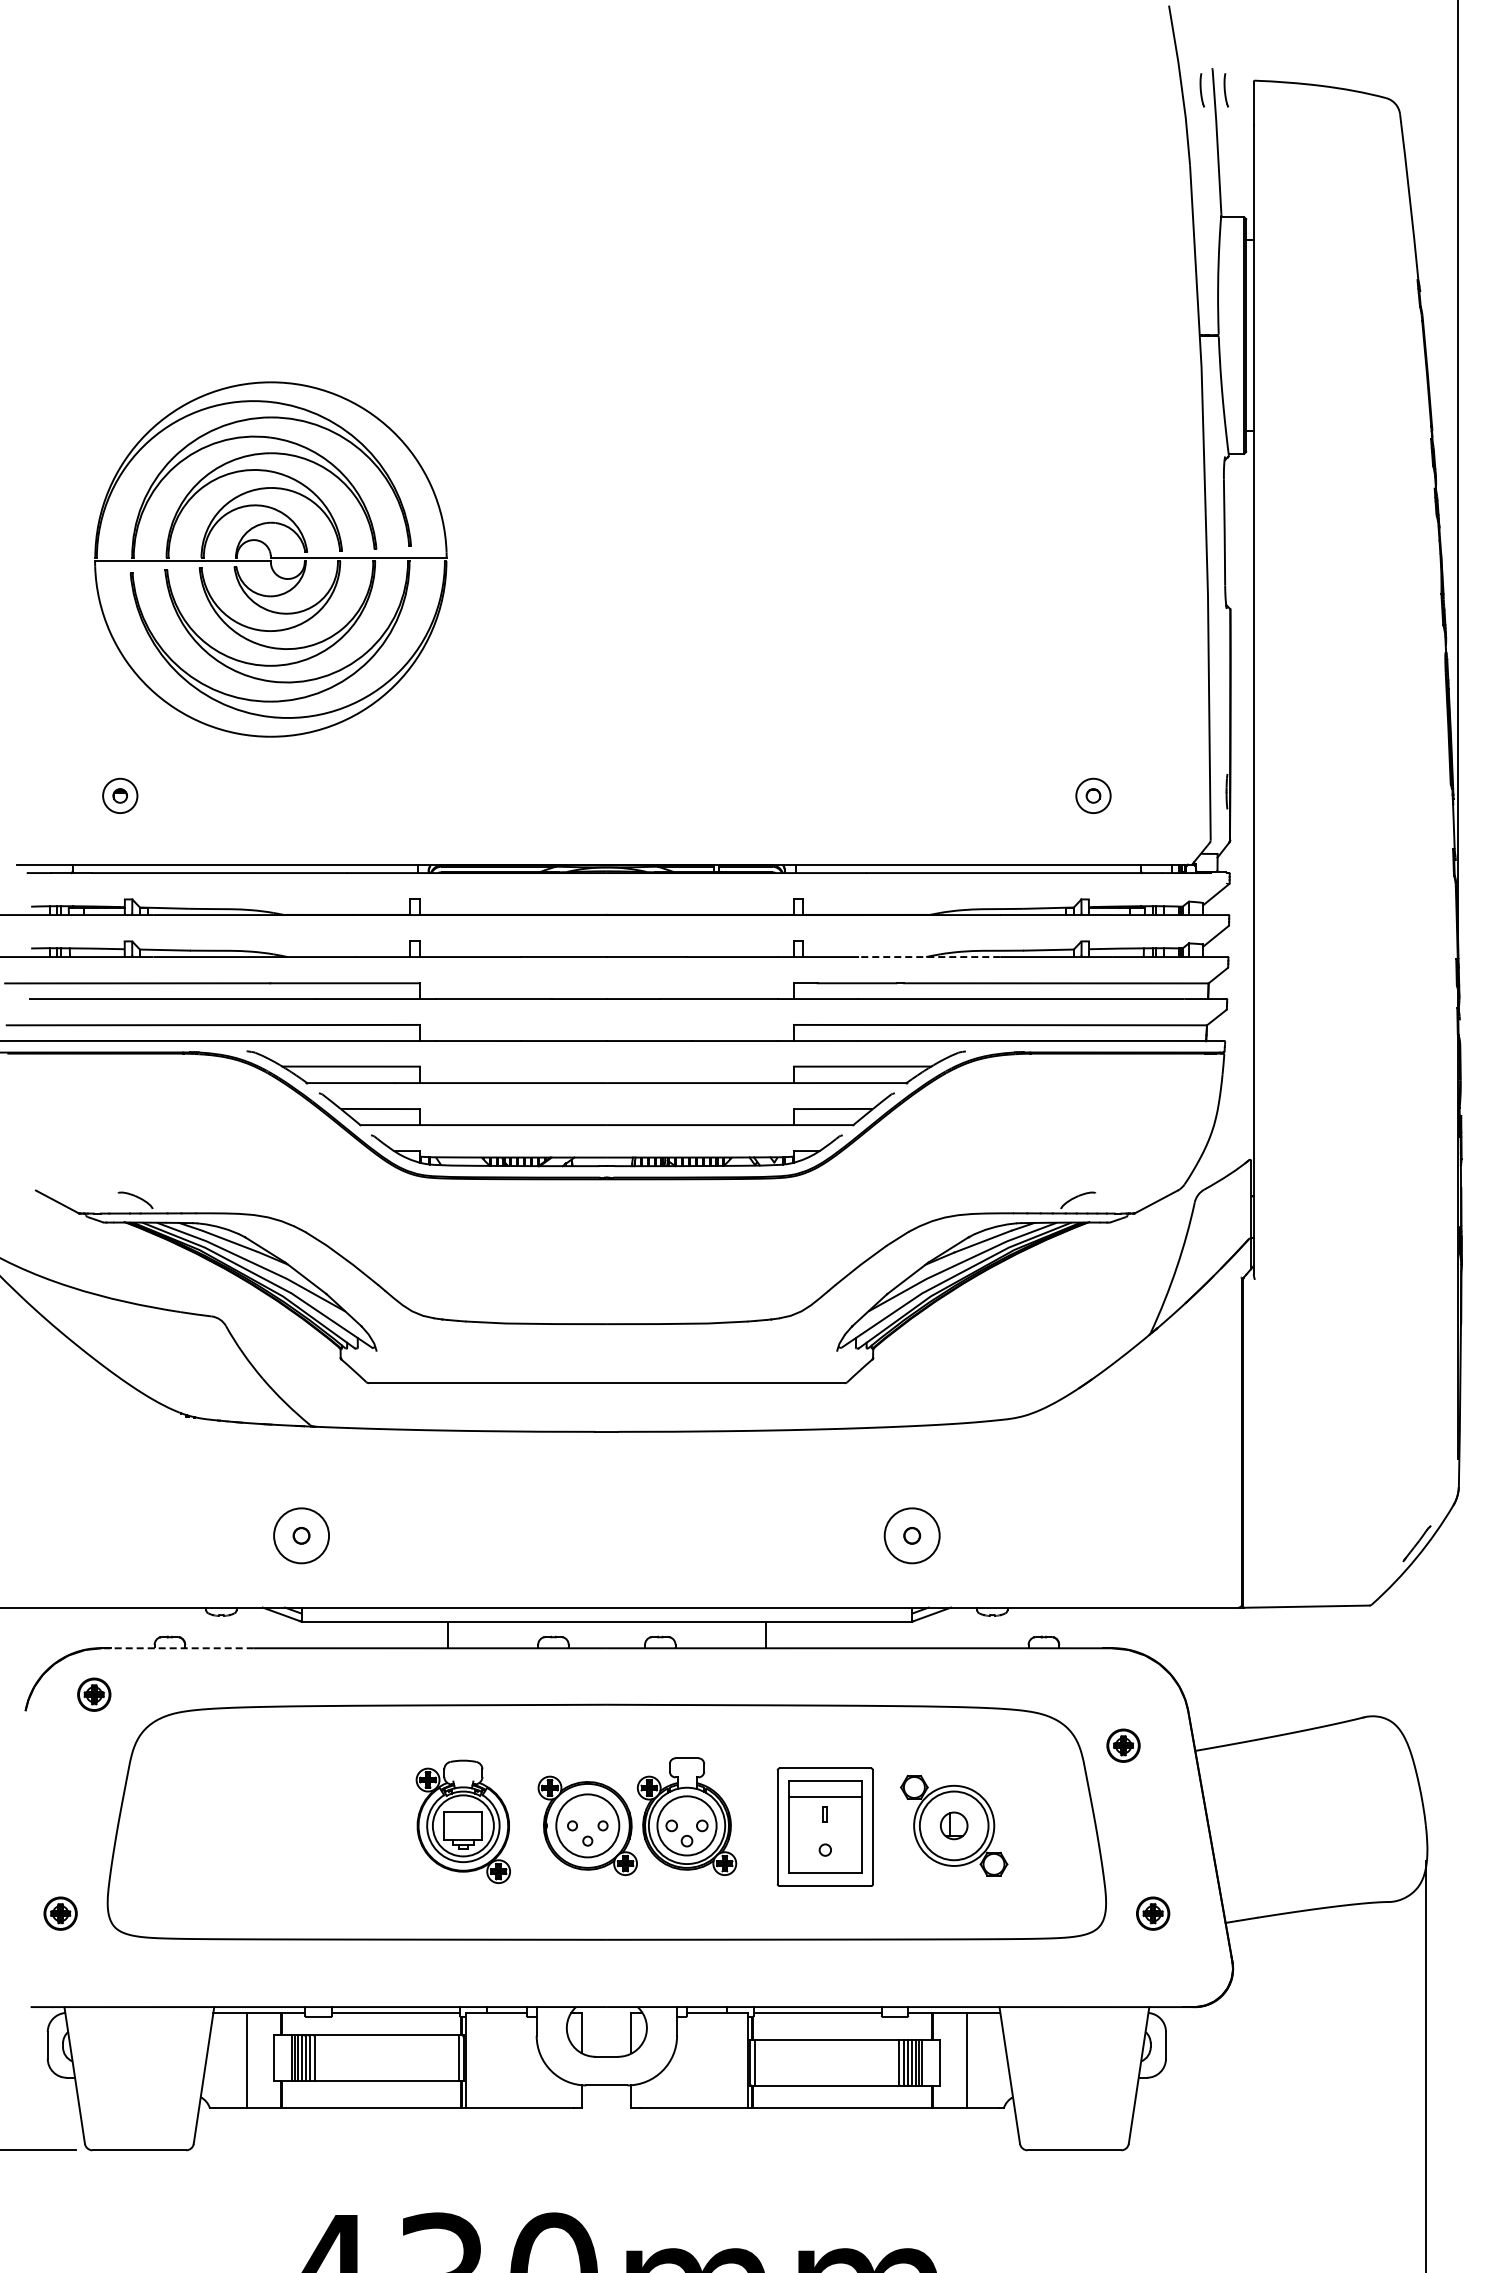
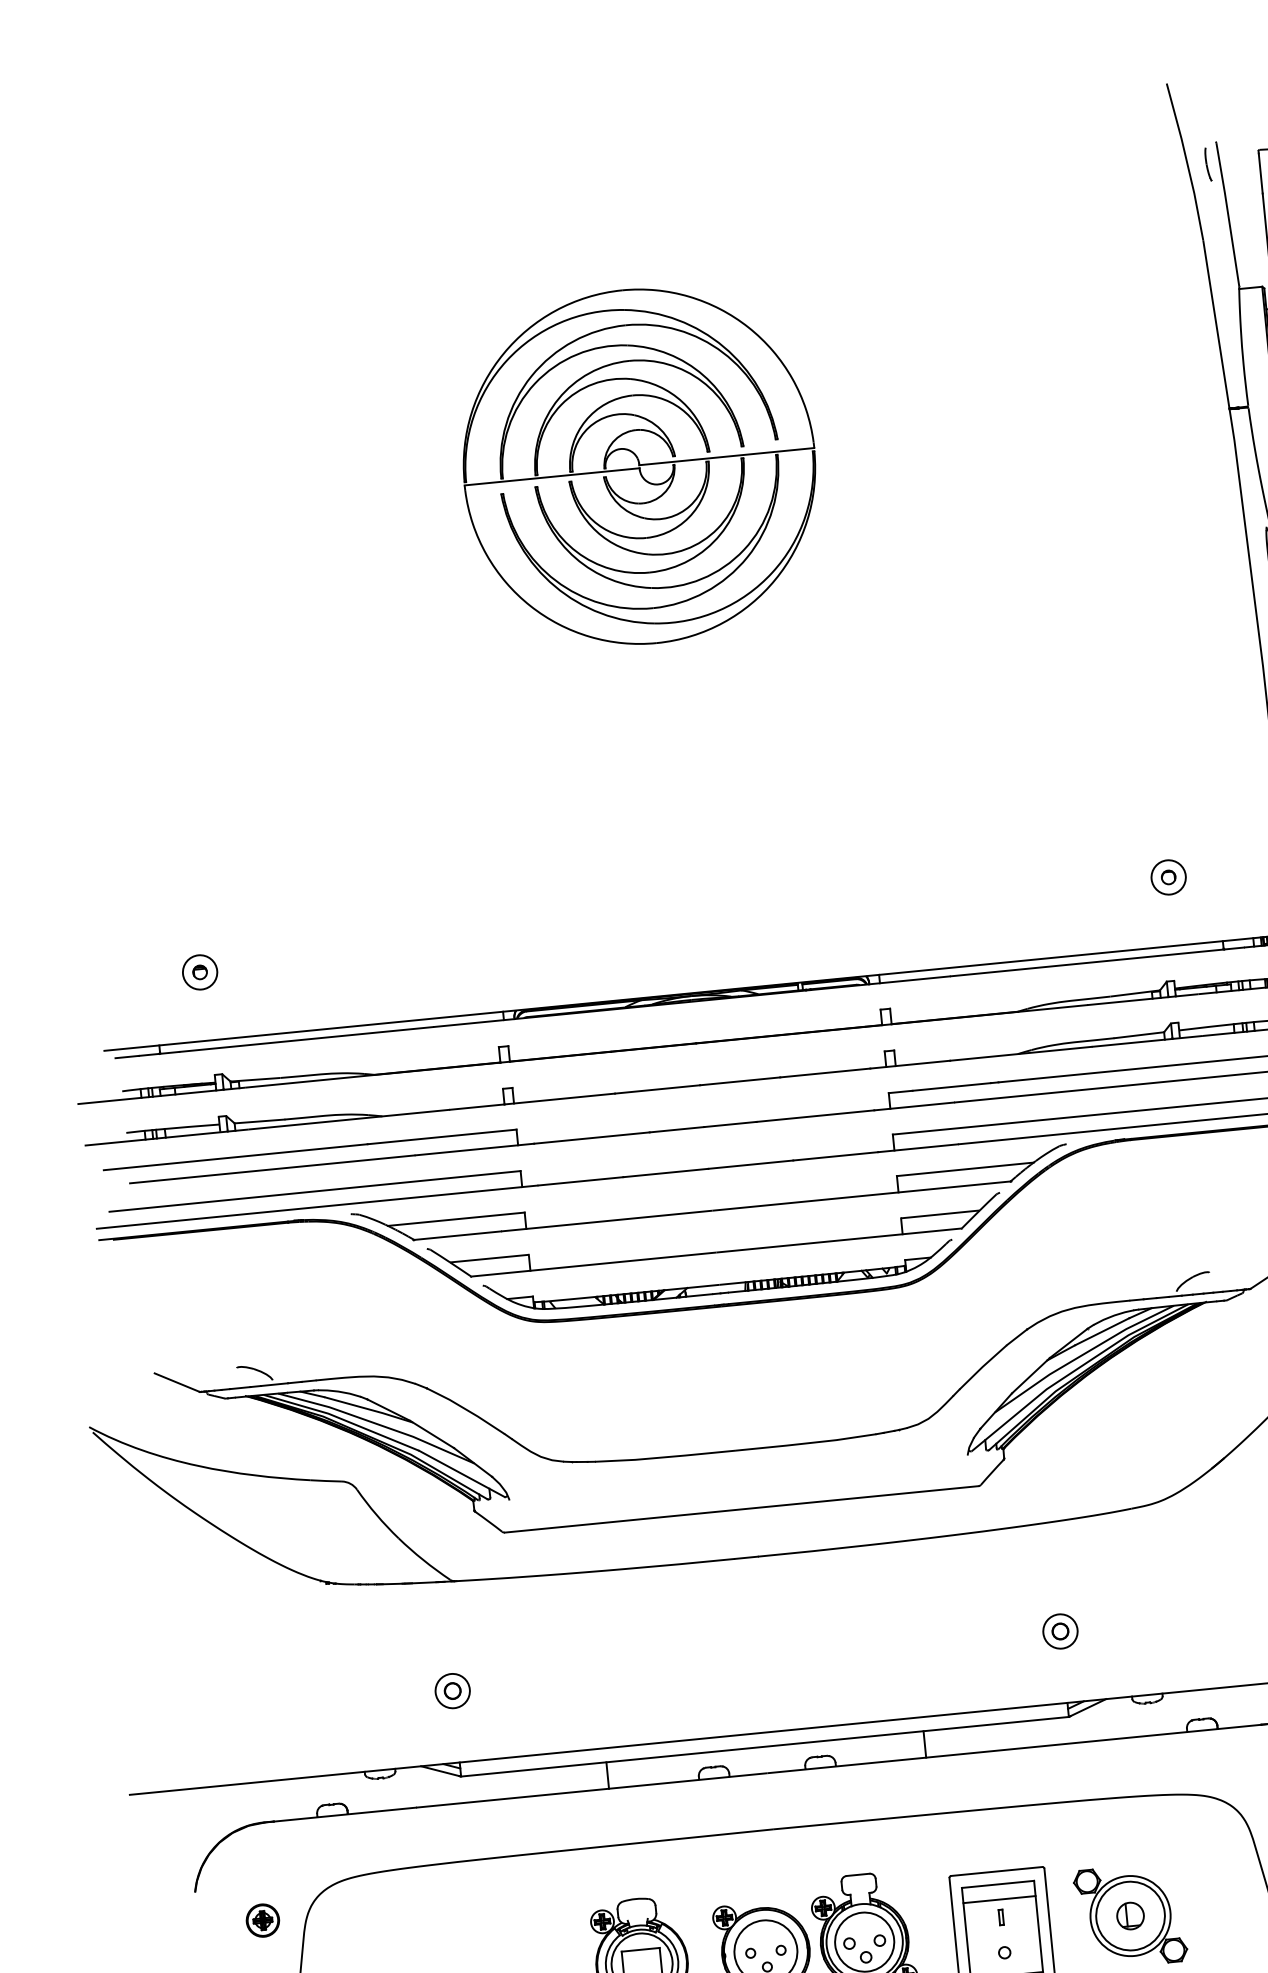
part: (1226, 90) -> (1232, 162), removed
part: (270, 559) -> (639, 466), moved
line: (928, 957) -> (1020, 1054), dashed -> solid
circle: (301, 1535) -> (452, 1690), size x0.62
circle: (912, 1535) -> (1060, 1631), size x0.62
line: (177, 1648) -> (340, 1815), dashed -> solid
part: (94, 1694) -> (263, 1920), moved

